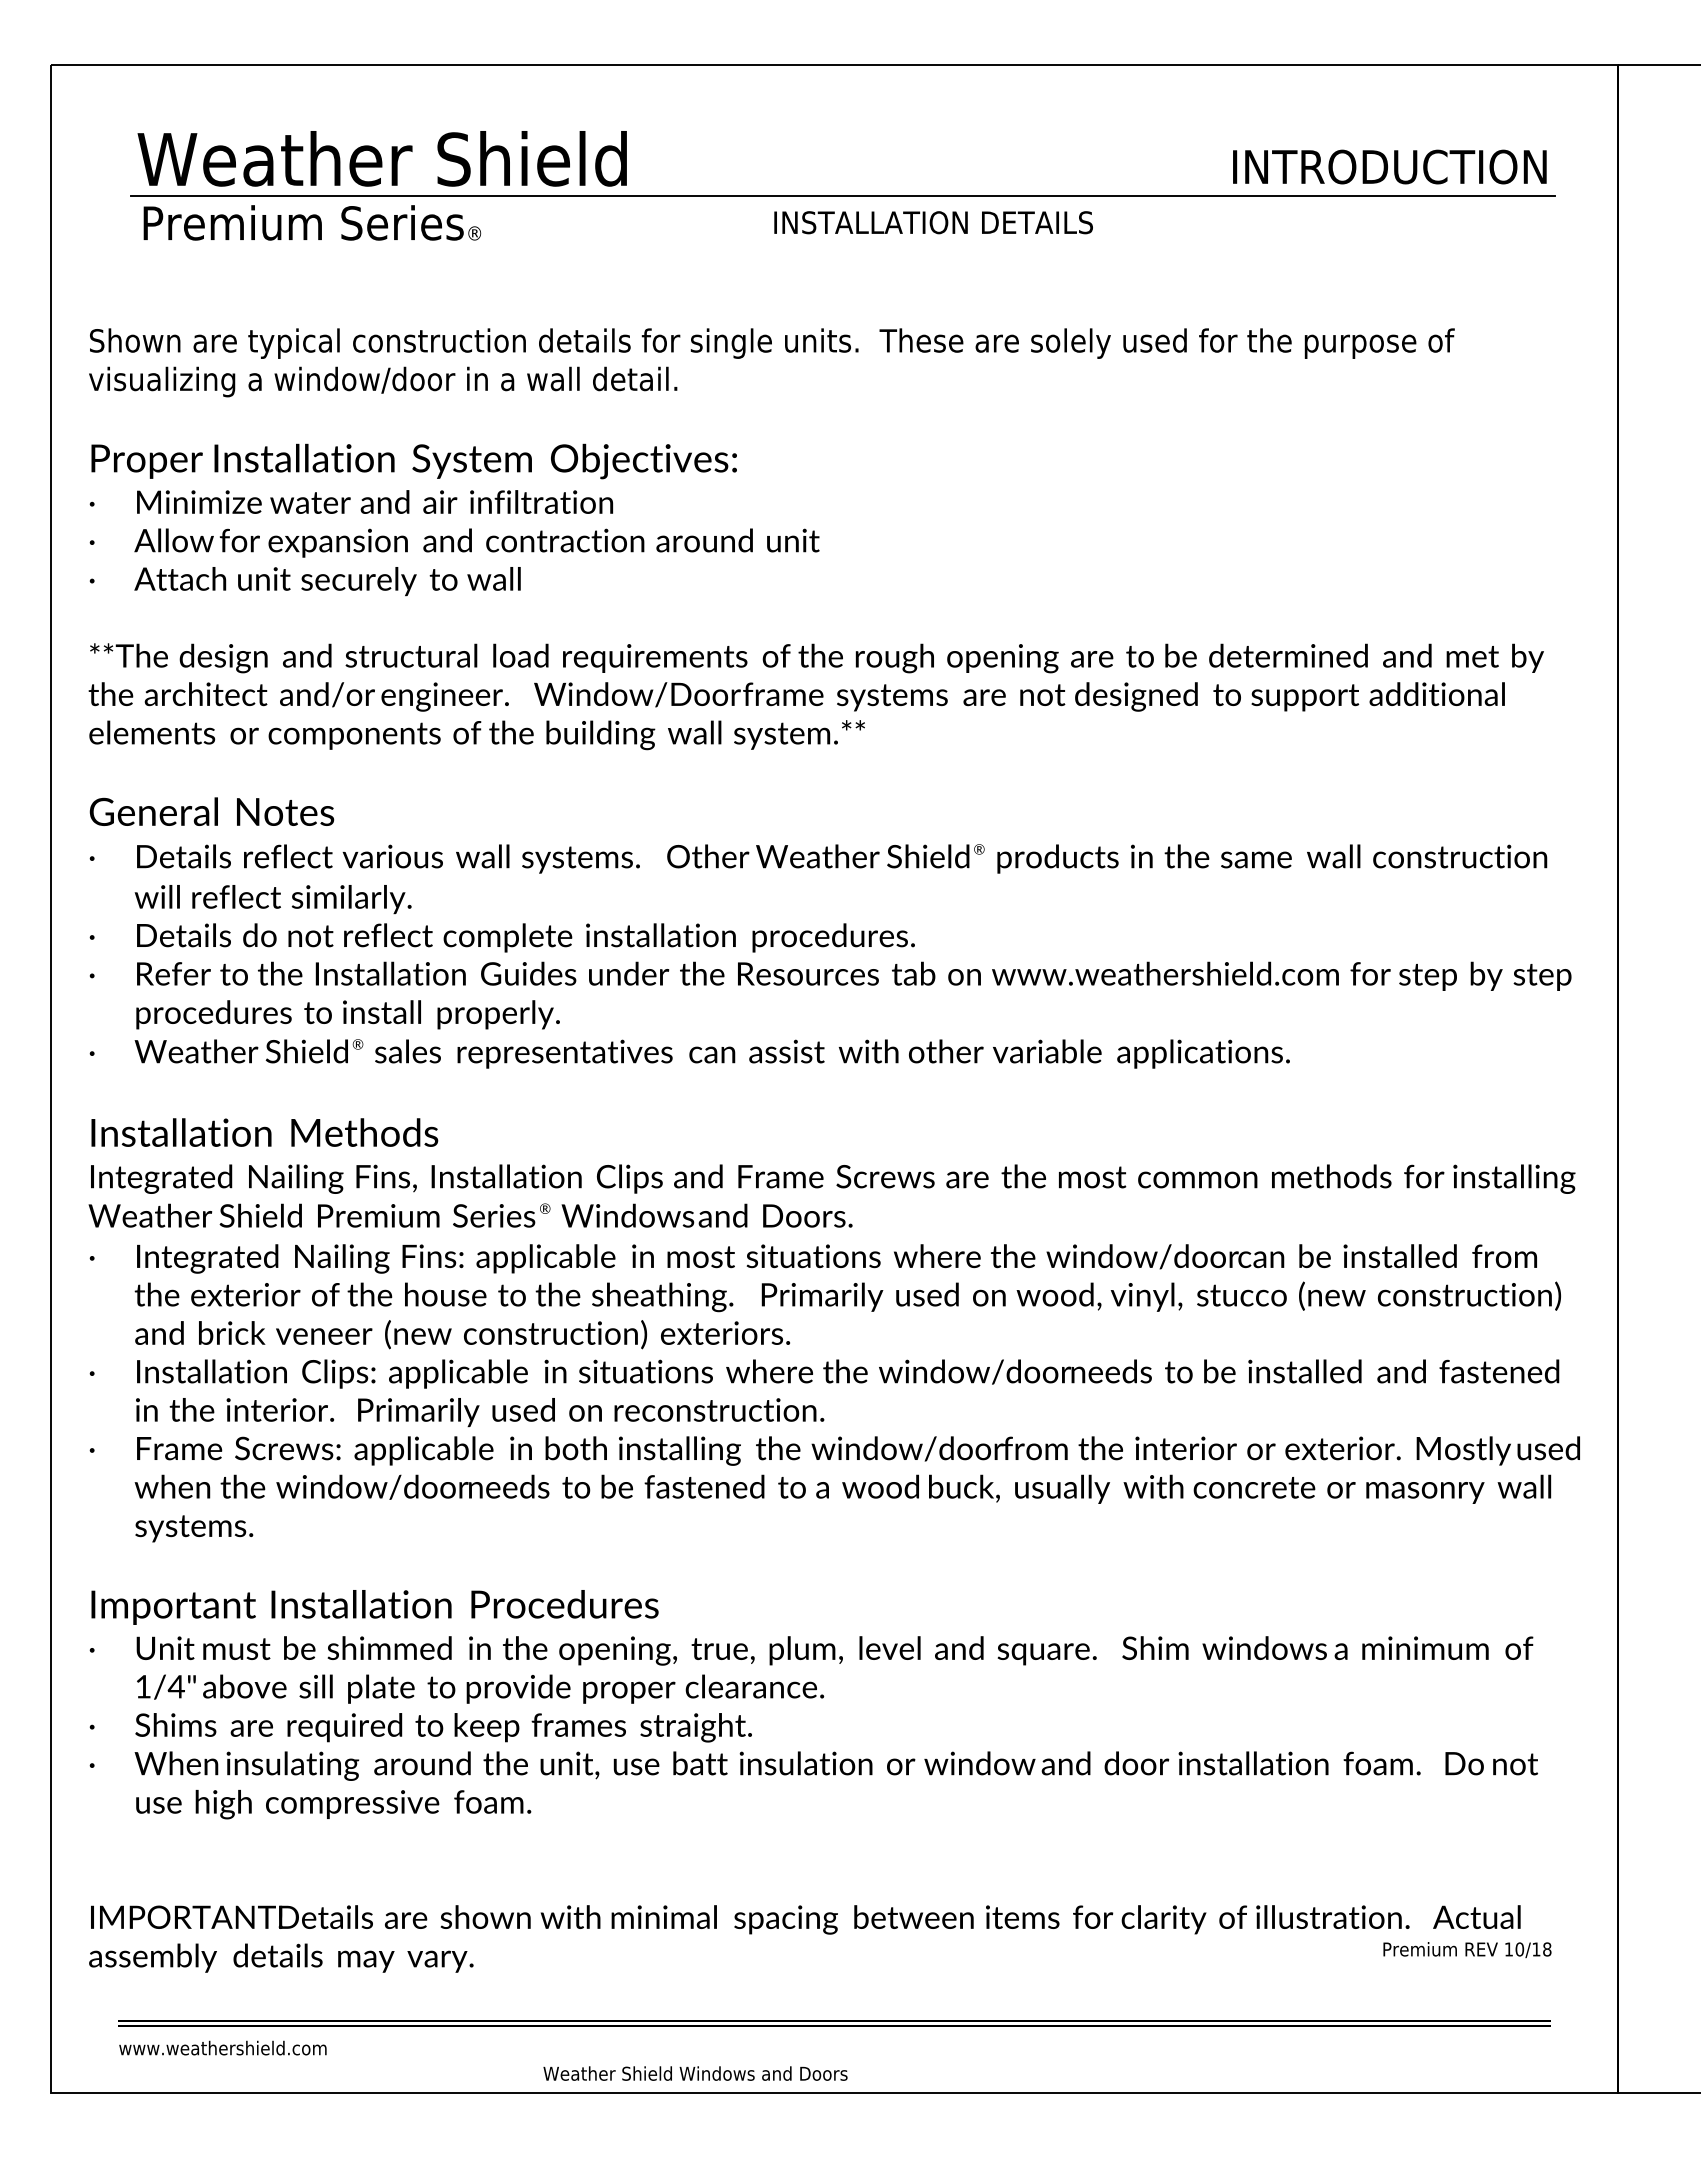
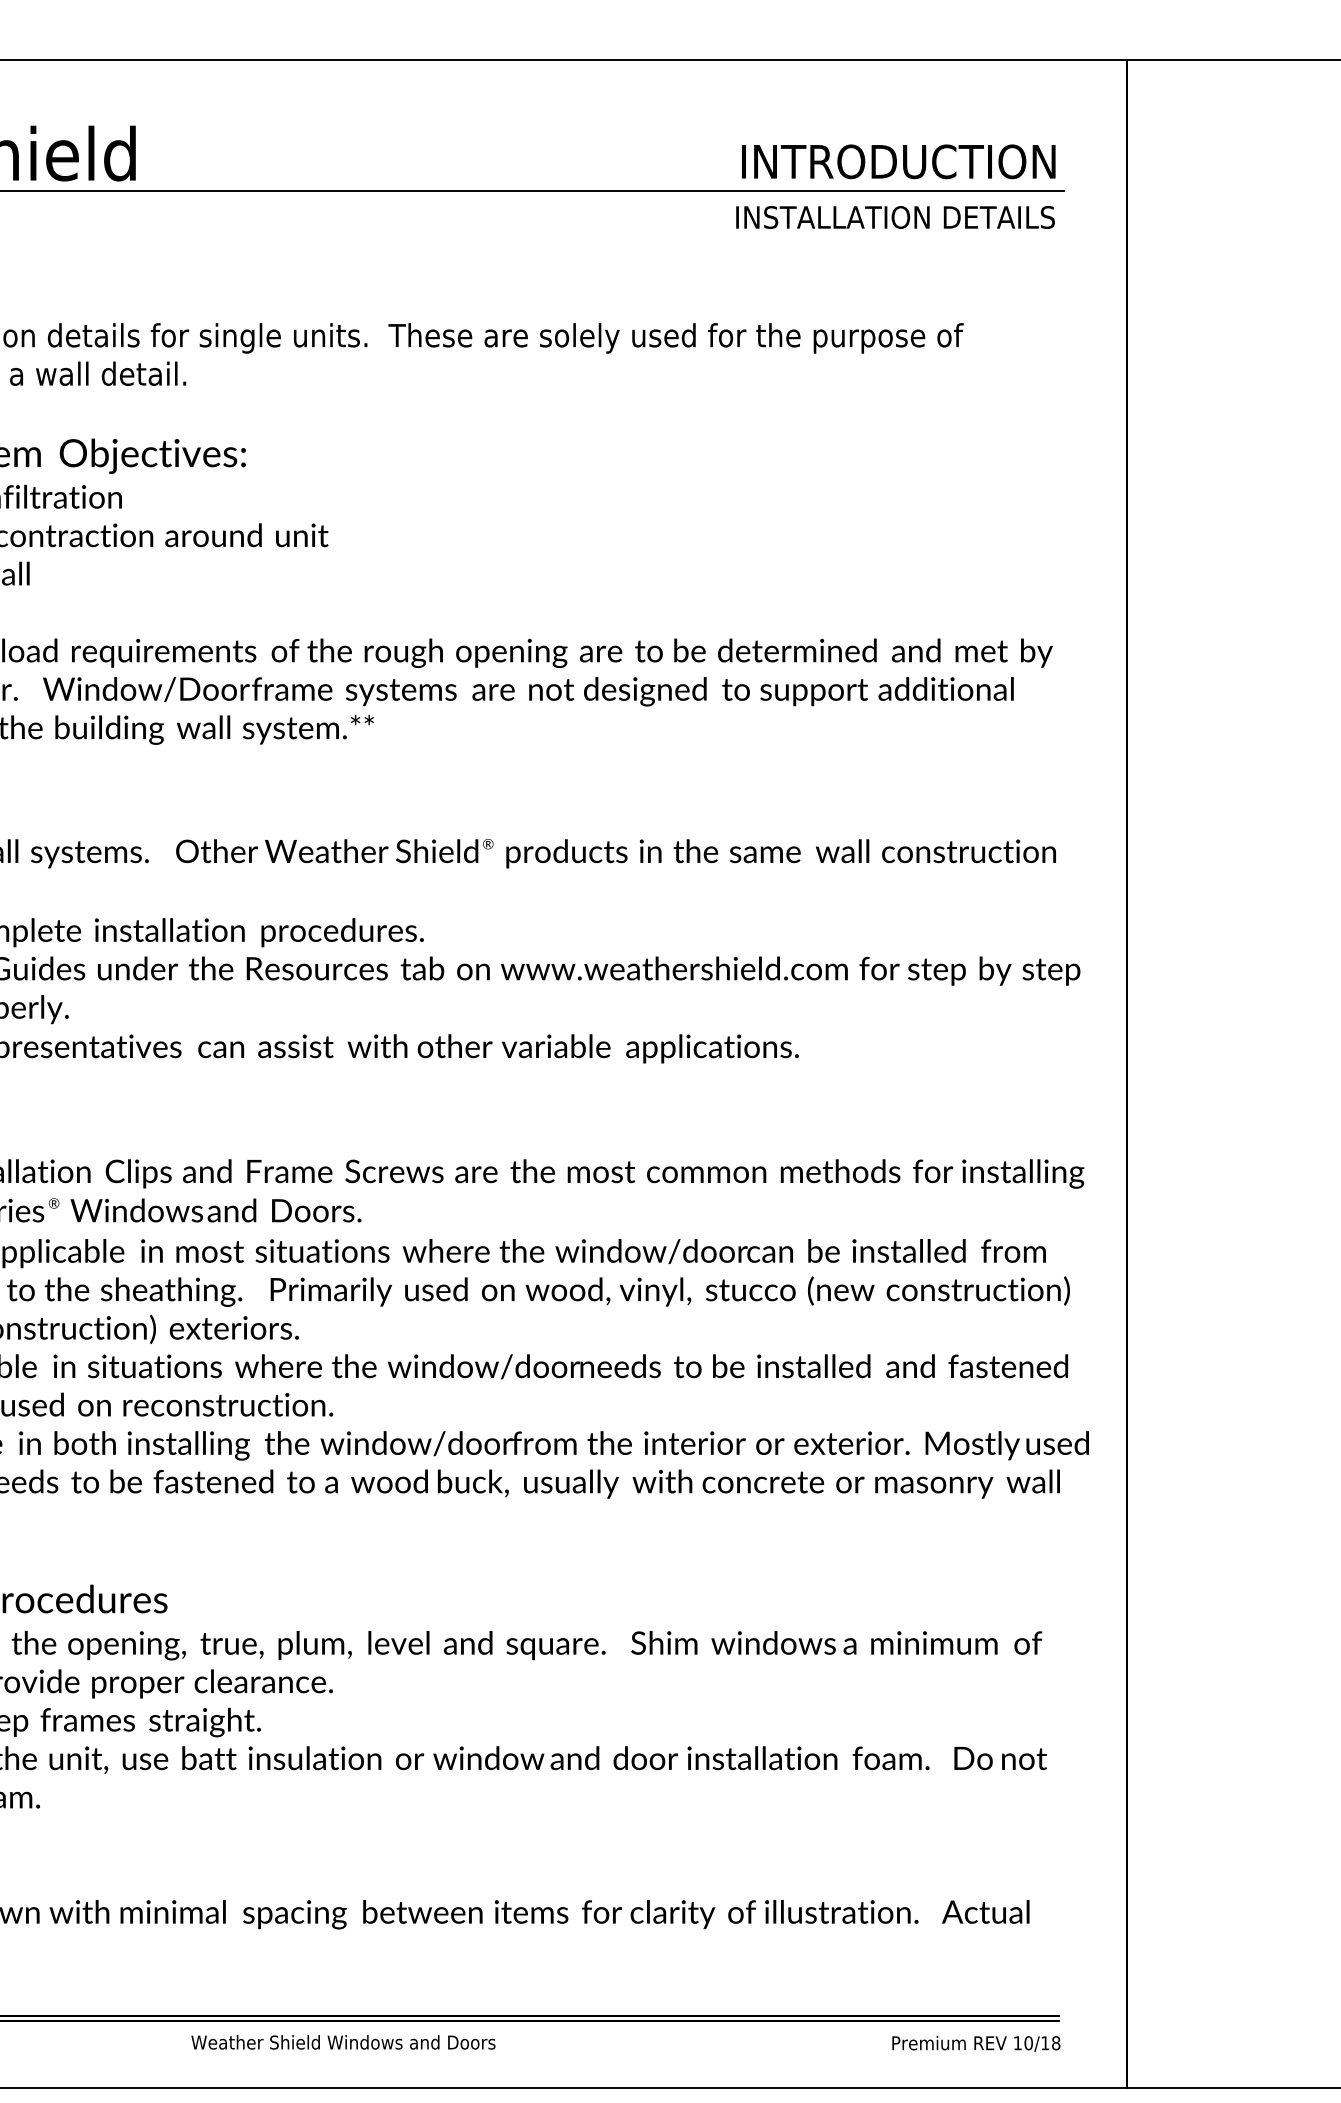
text: (933, 222) -> (895, 217), moved
text: (1467, 1949) -> (976, 2043), moved
text: (695, 2073) -> (343, 2042), moved

